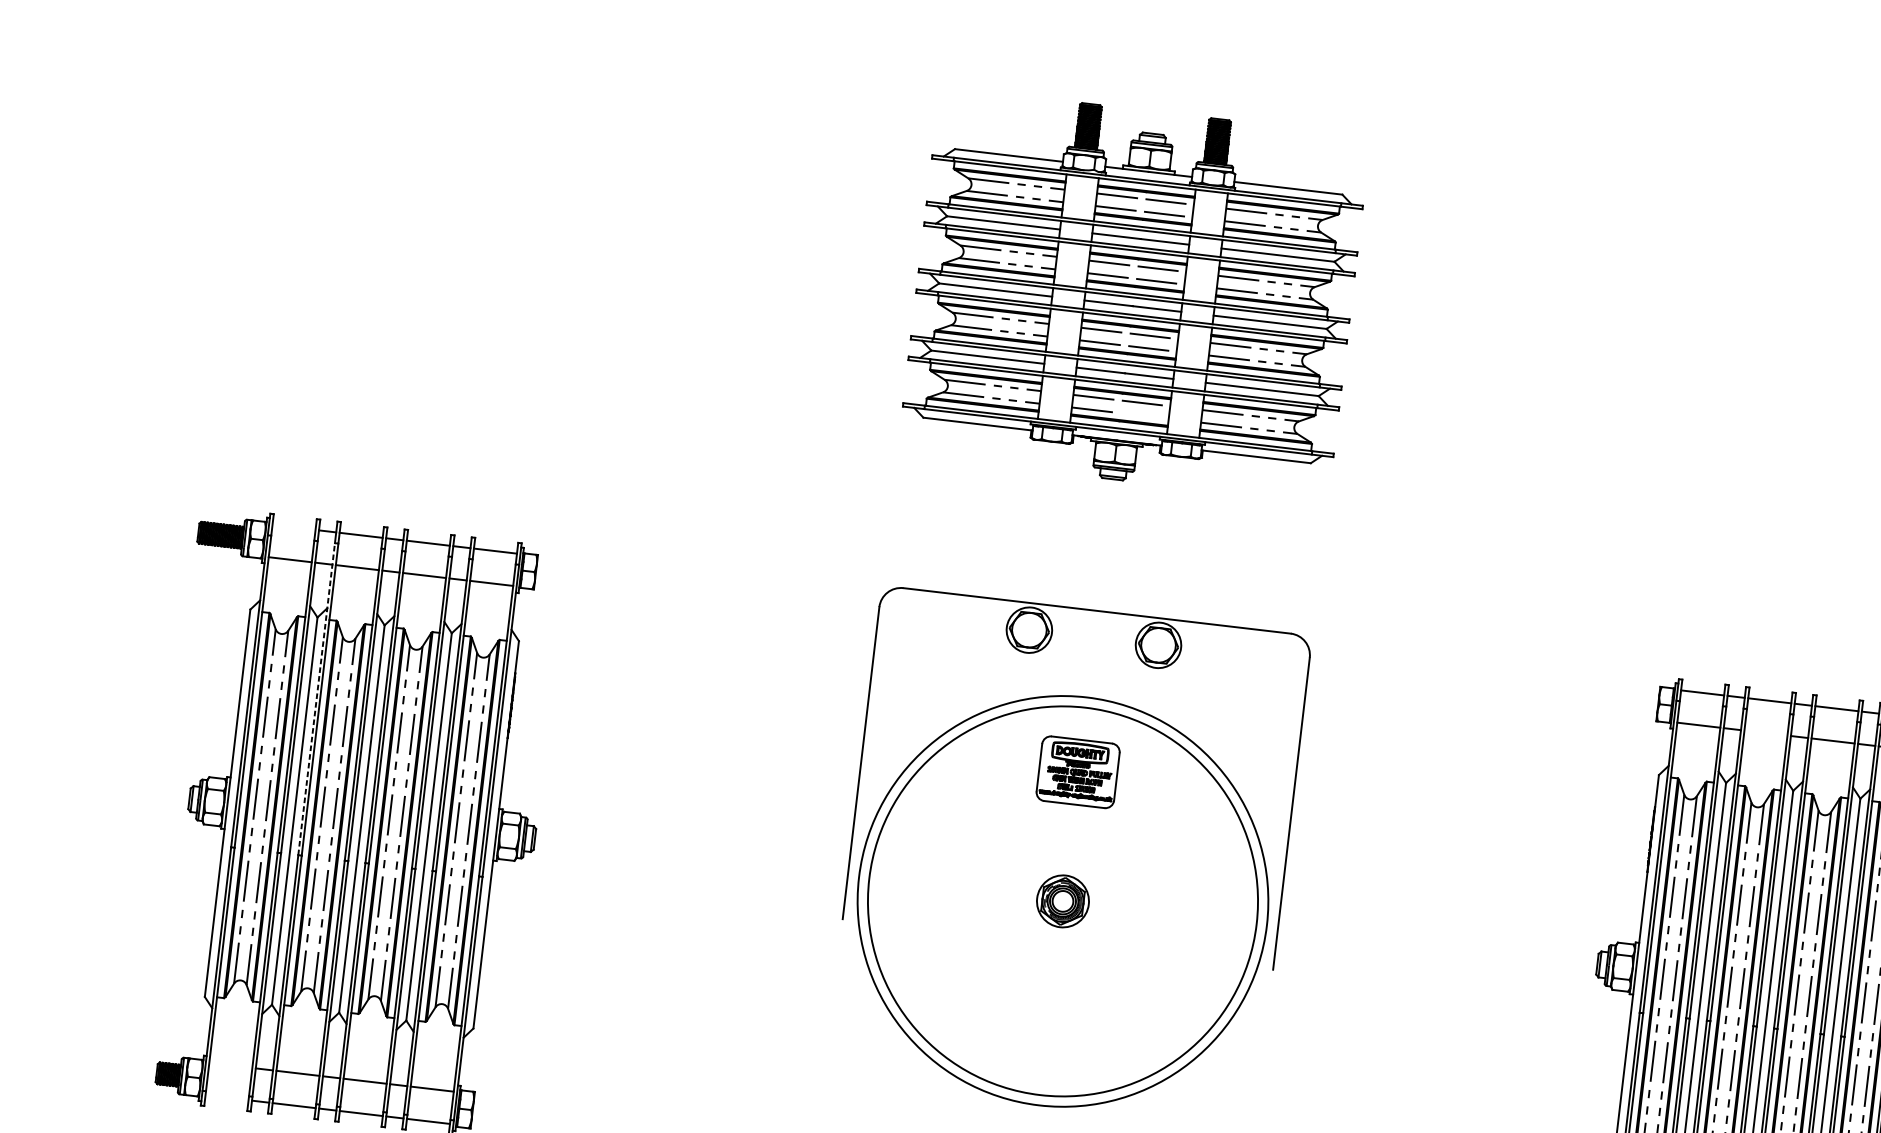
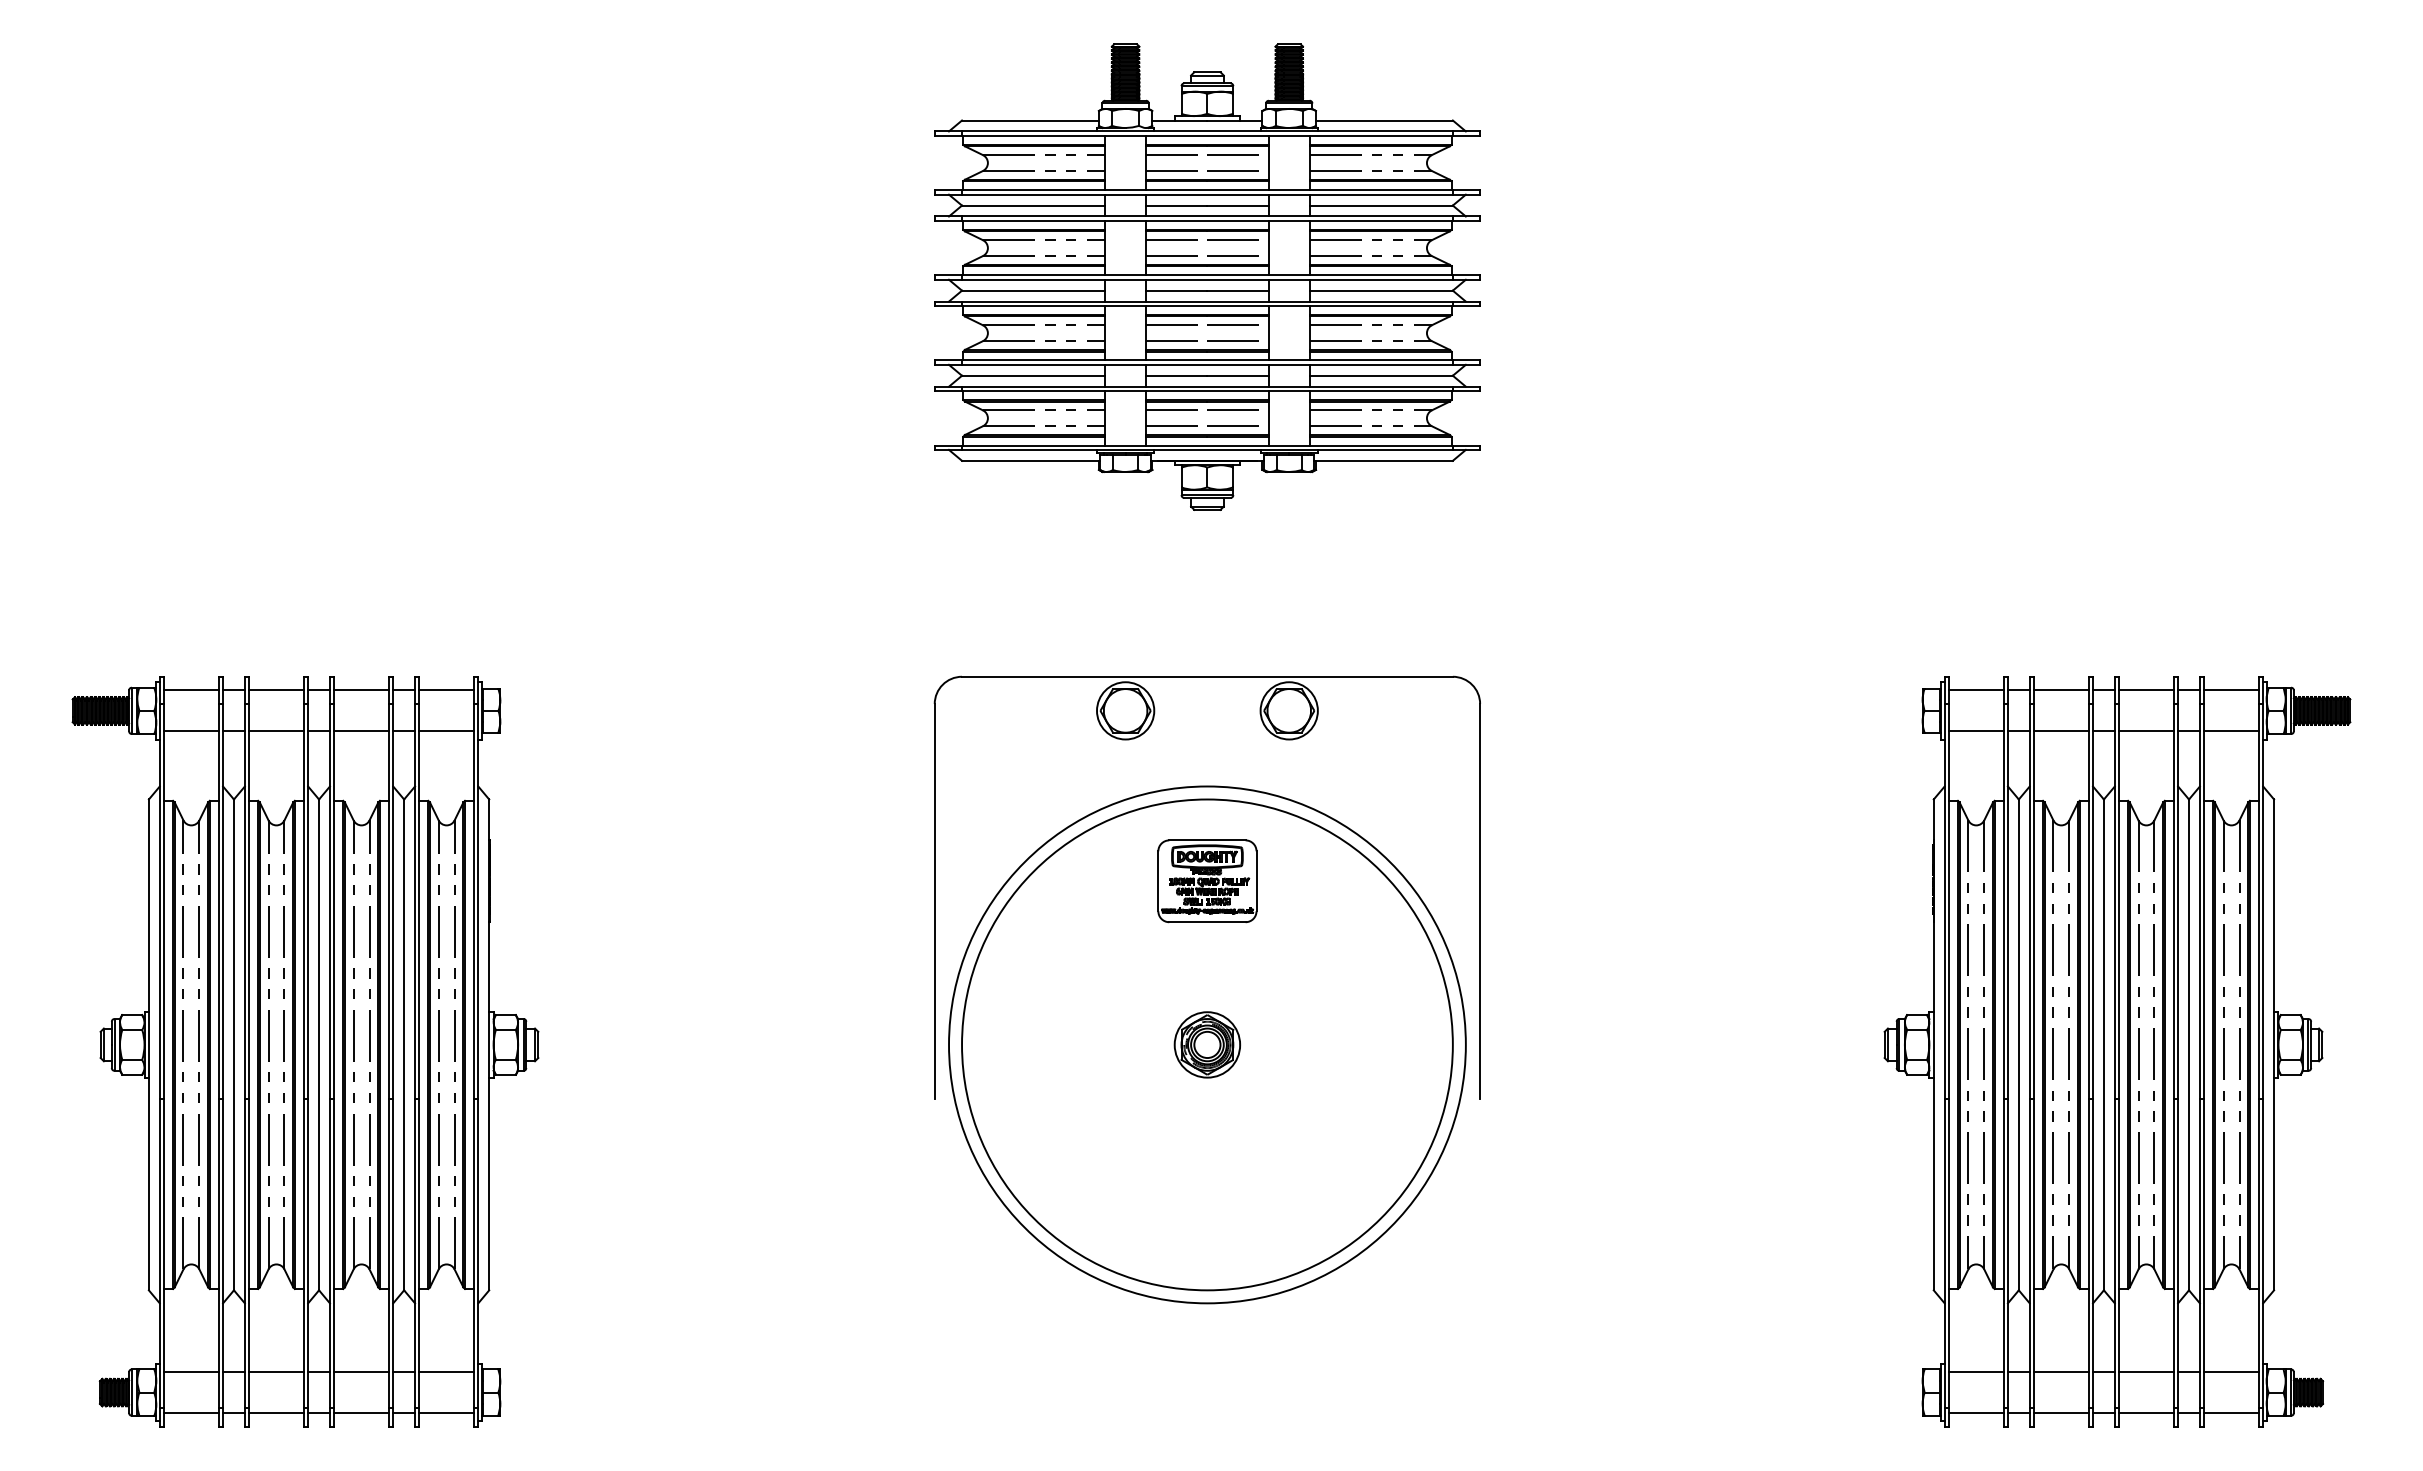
line: (1140, 414) -> (1232, 425), added
line: (294, 527) -> (191, 690), added
line: (316, 698) -> (244, 901), dashed -> solid
line: (1766, 733) -> (2061, 731), added
line: (230, 1065) -> (191, 1372), added
line: (227, 1098) -> (191, 1413), added

